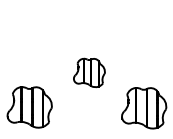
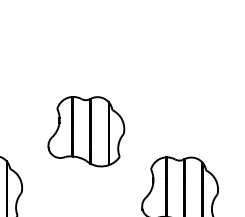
part: (89, 72) -> (86, 130), size x1.43

